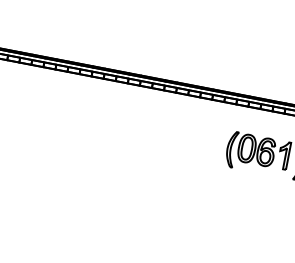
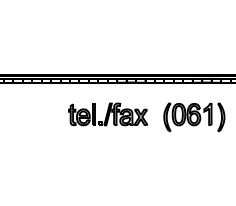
part: (157, 131) -> (108, 114), added

